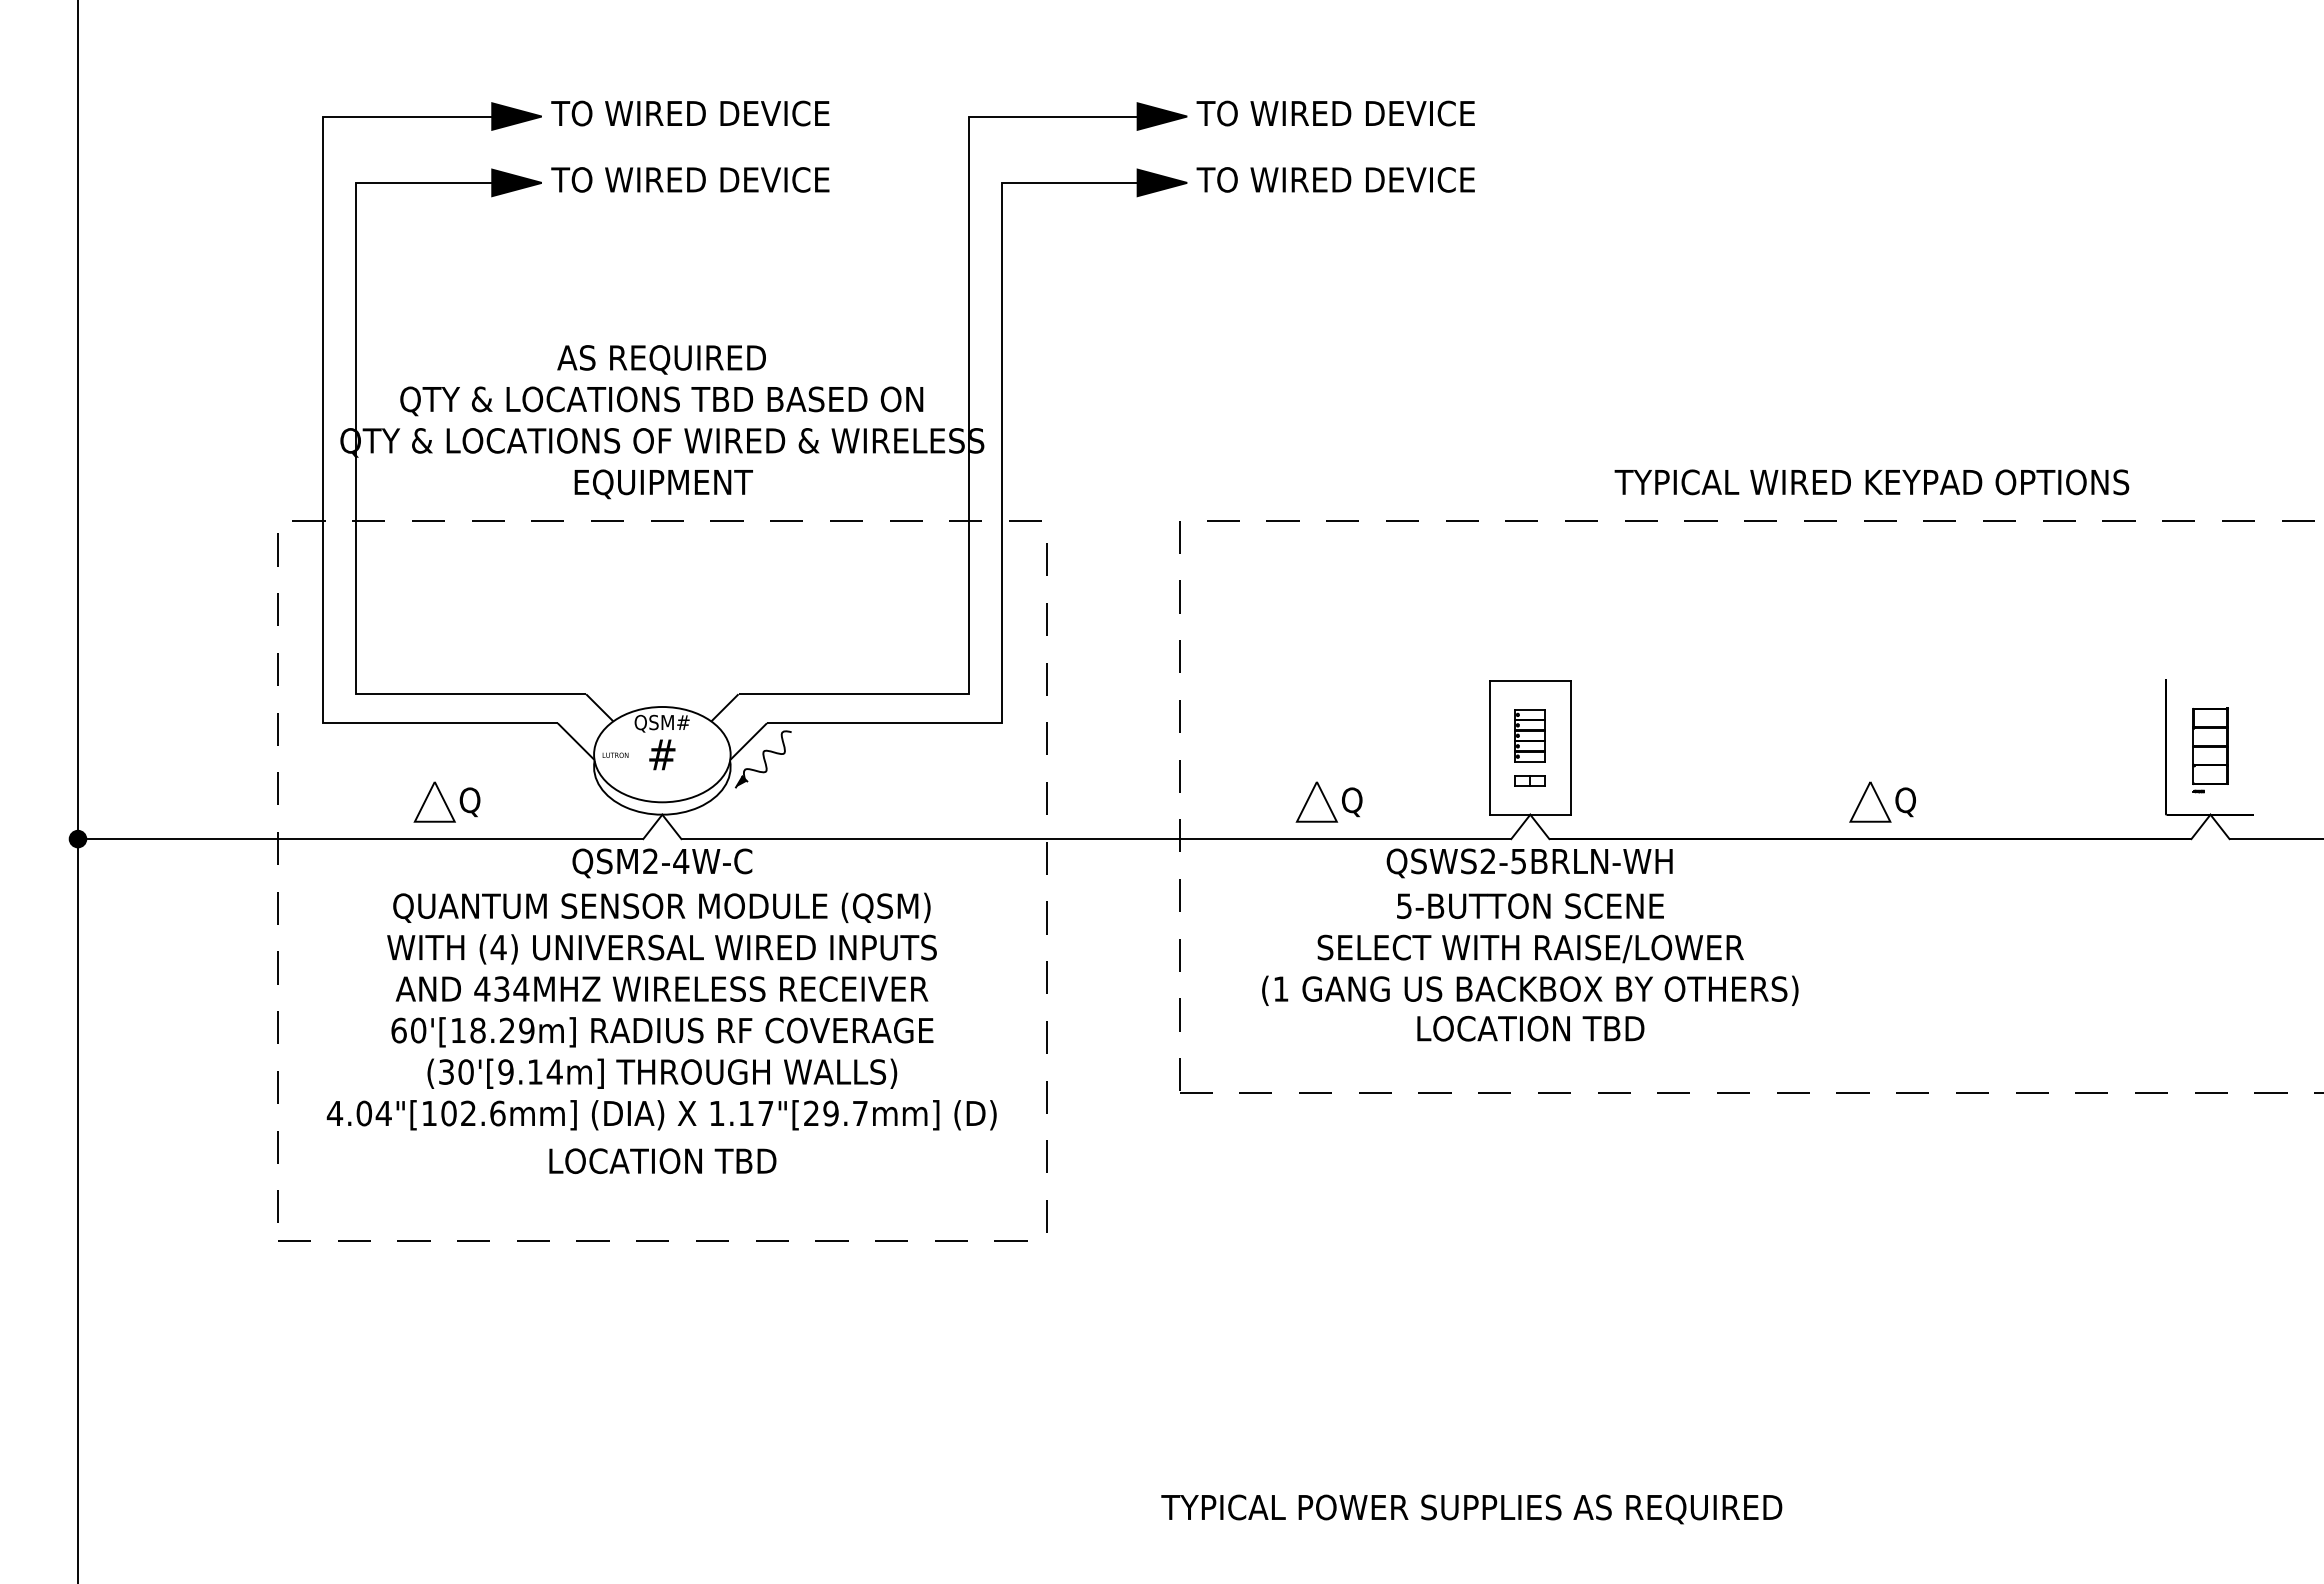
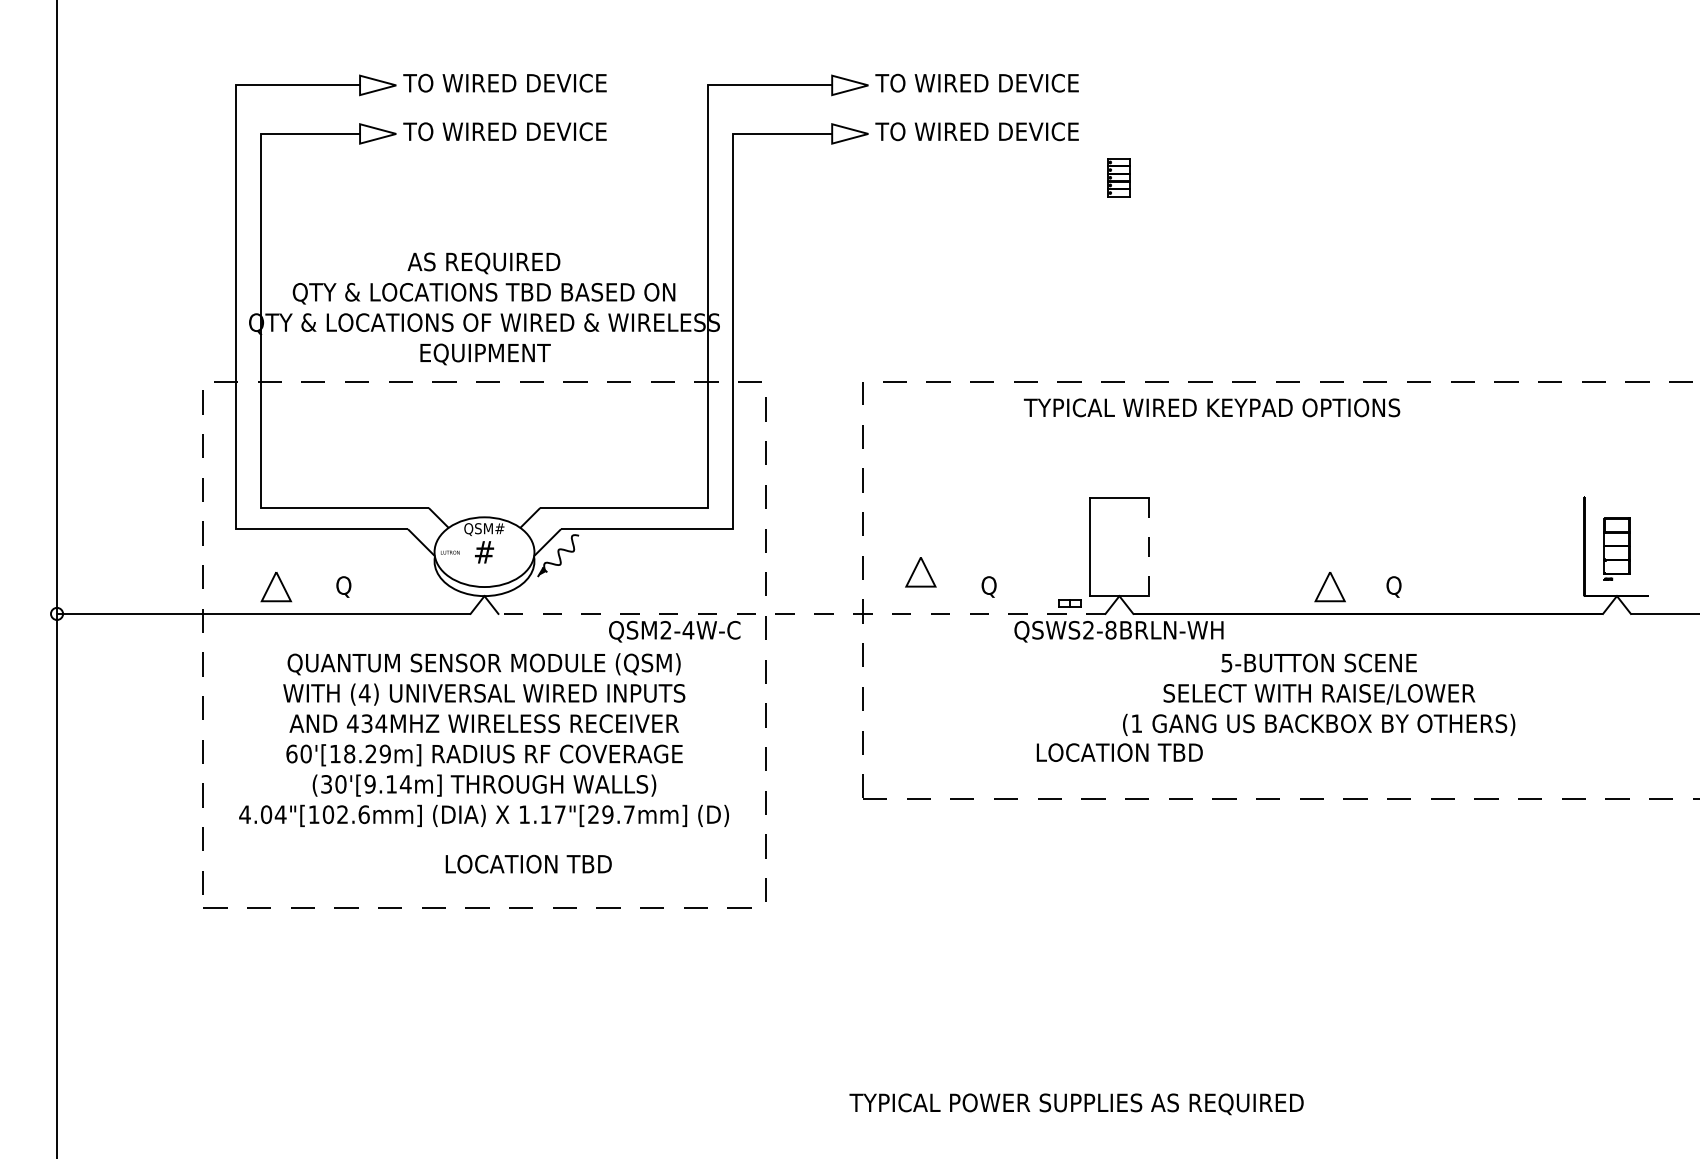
fill: (516, 116) -> (377, 85), removed
fill: (1162, 116) -> (850, 85), removed
fill: (516, 182) -> (377, 133), removed
fill: (1162, 182) -> (850, 133), removed
text: (1871, 482) -> (1211, 407), moved
part: (1529, 735) -> (1118, 177), moved
line: (1570, 747) -> (1148, 546), solid -> dashed
part: (1529, 780) -> (1069, 603), moved
part: (434, 801) -> (276, 586), moved
part: (1316, 801) -> (920, 571), moved
part: (1870, 801) -> (1330, 586), moved
fill: (77, 838) -> (56, 613), removed
line: (1096, 839) -> (802, 614), solid -> dashed
text: (1518, 861) -> (1110, 630), QSWS2-5BRLN-WH -> QSWS2-8BRLN-WH
text: (662, 863) -> (674, 631), moved
text: (1530, 949) -> (1319, 694), moved
text: (662, 1161) -> (528, 864), moved

